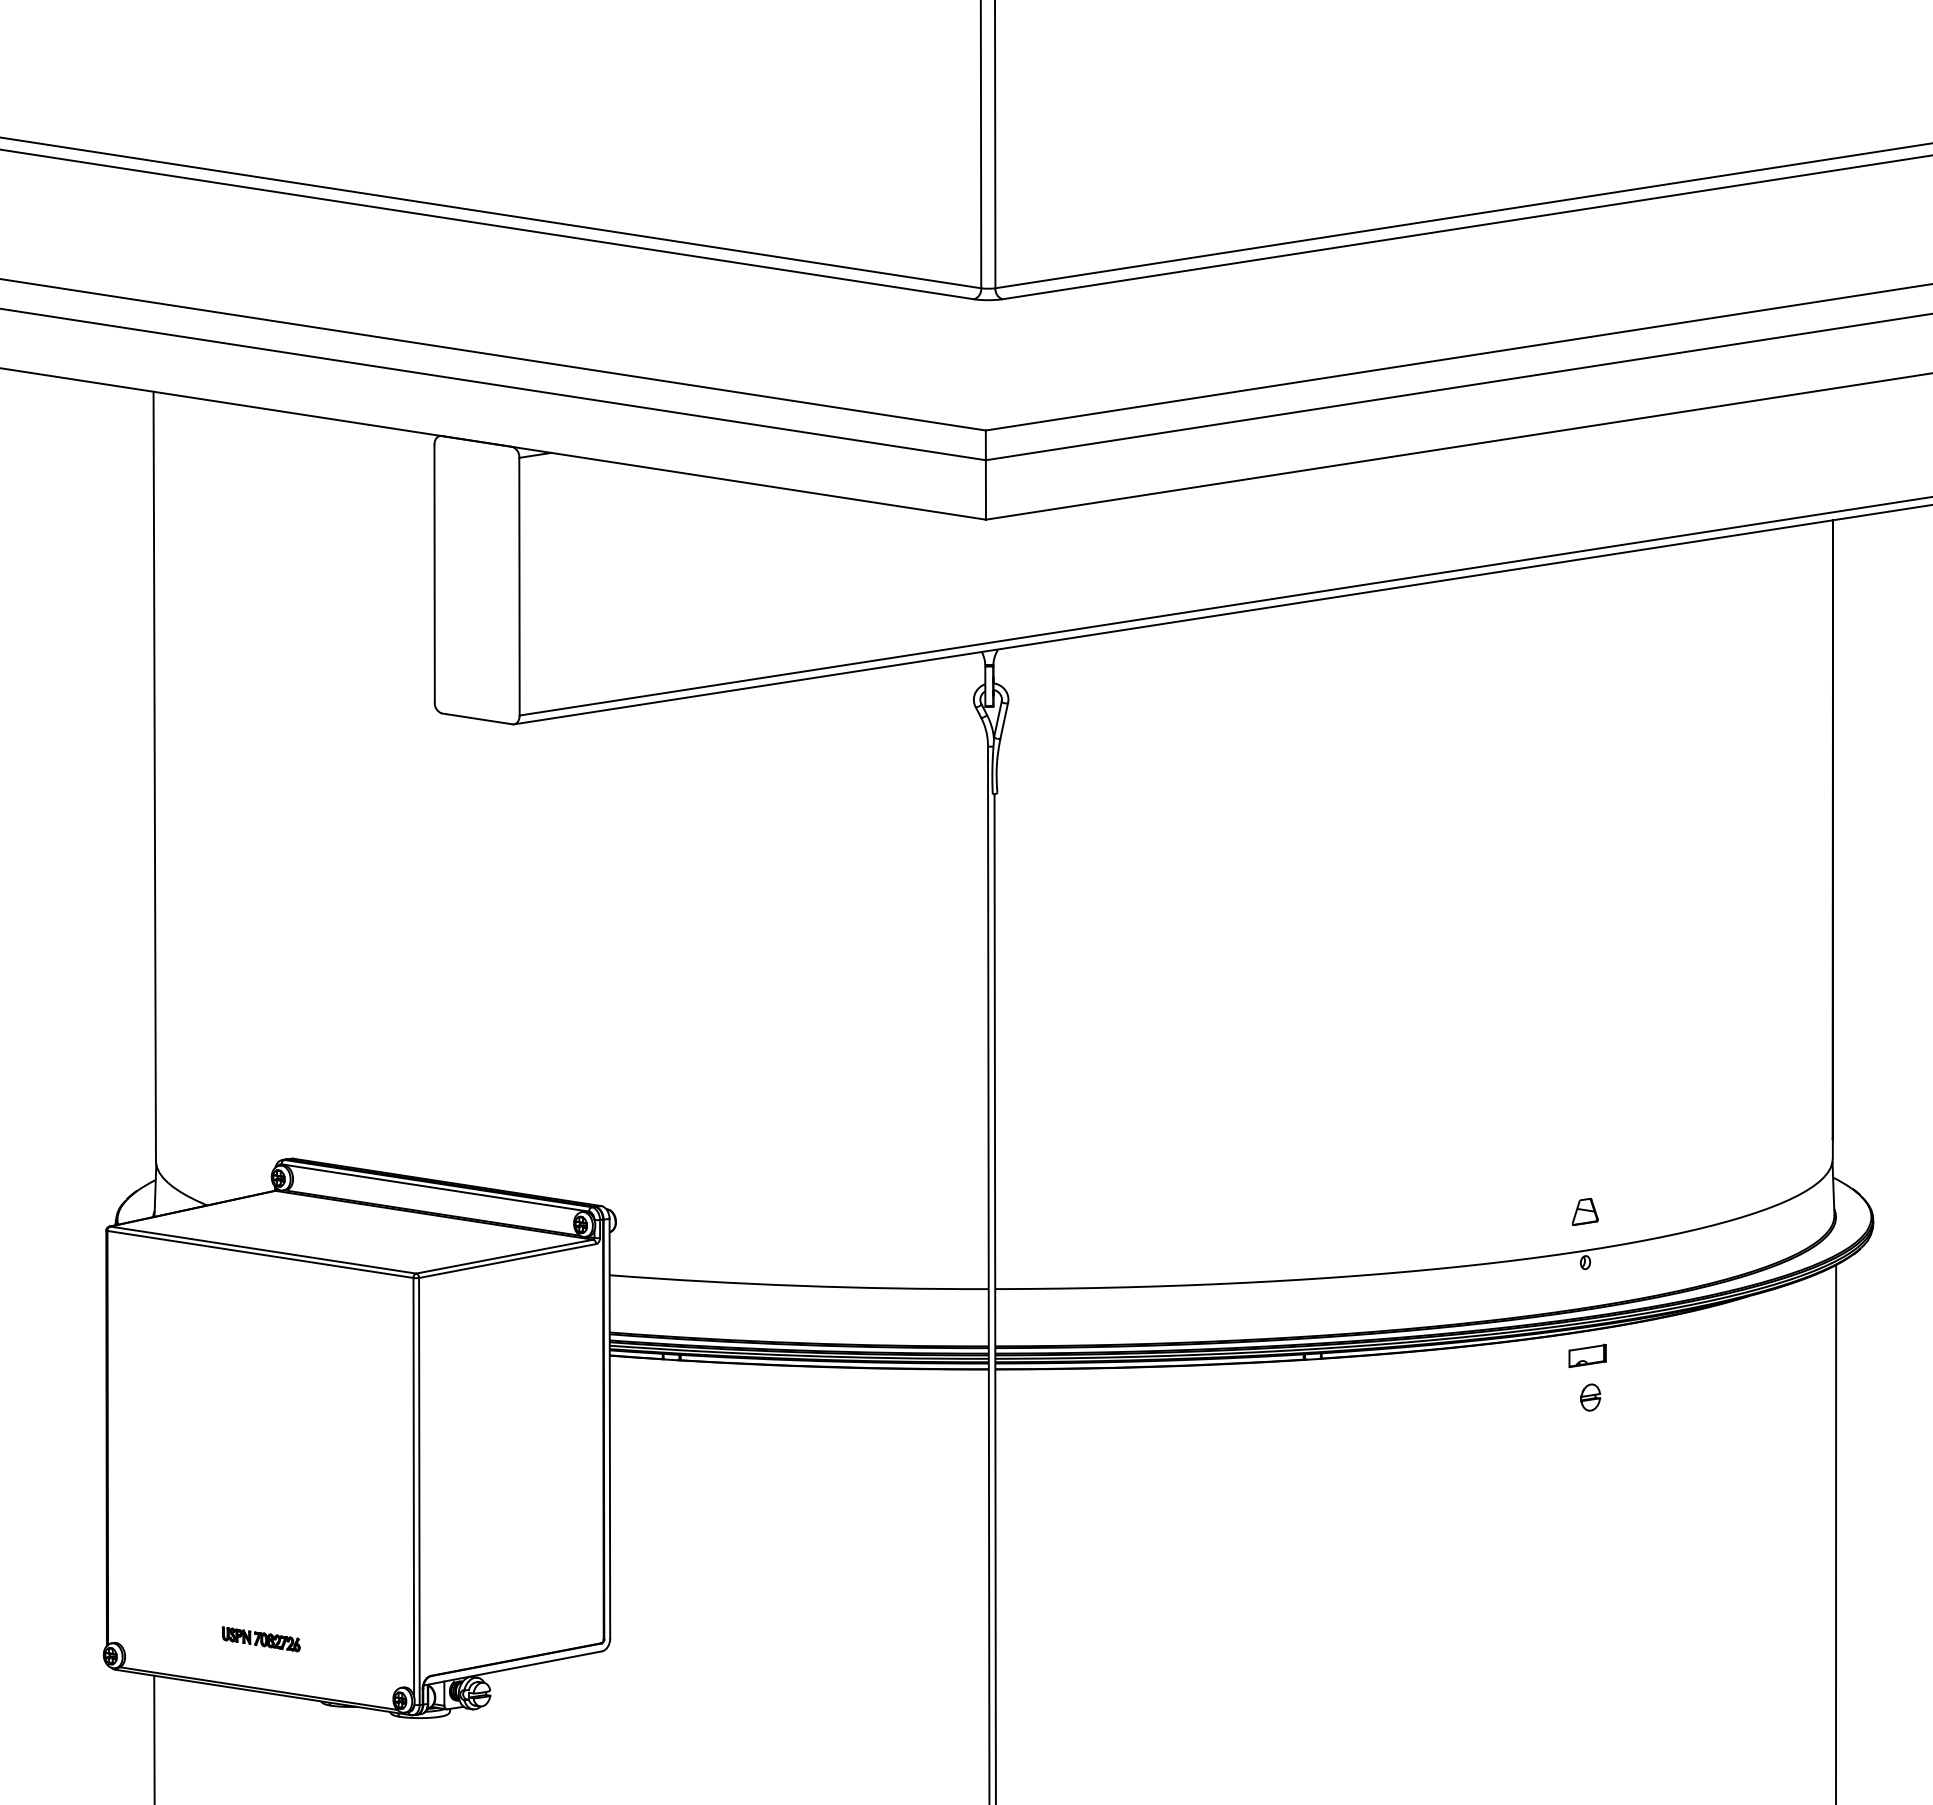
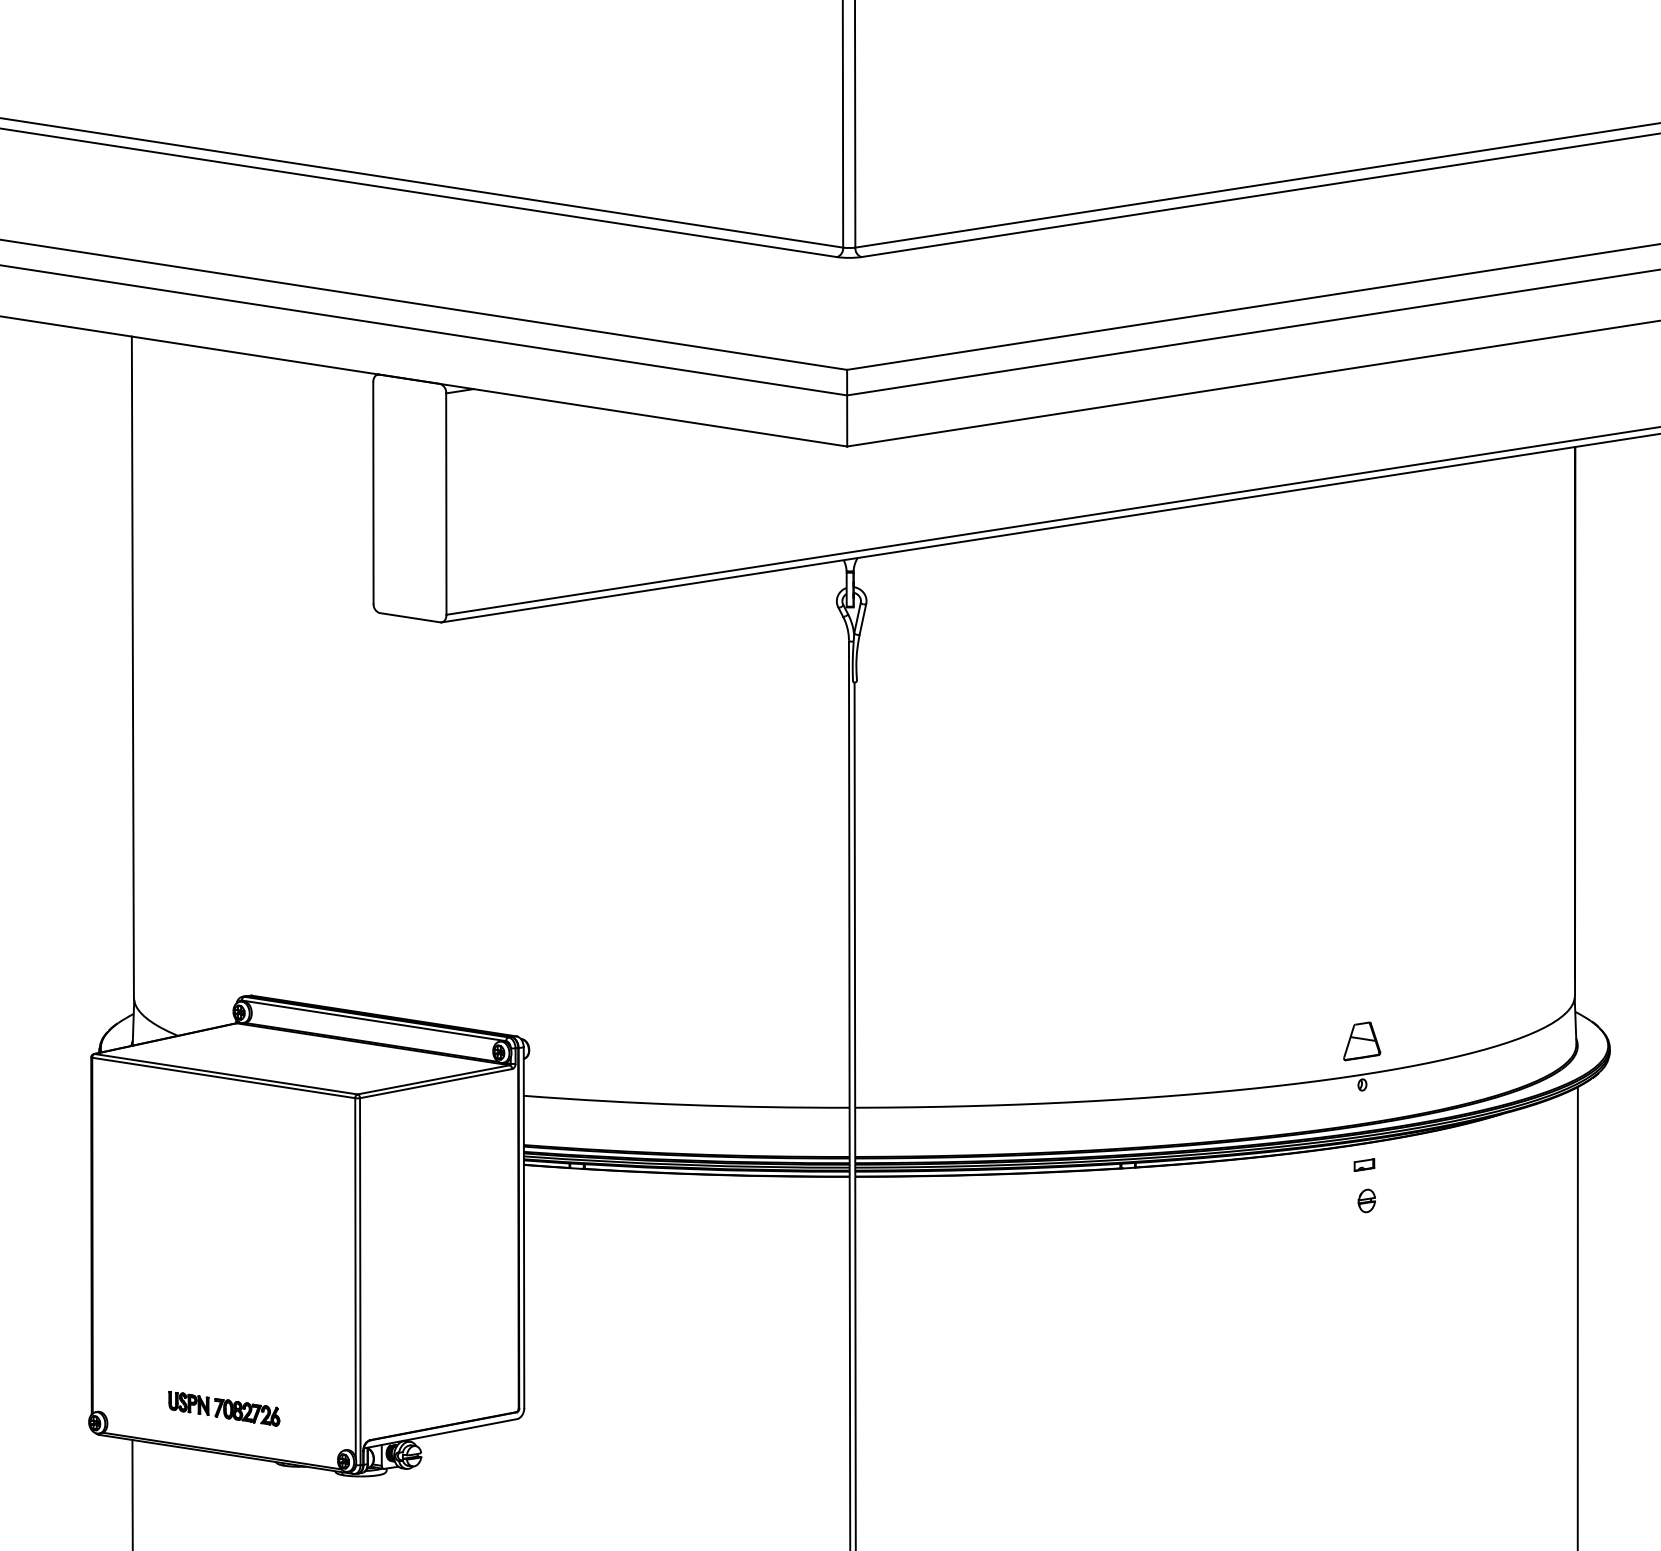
part: (1585, 1211) -> (1362, 1041), size x1.67
part: (1587, 1355) -> (1364, 1164), size x0.62
part: (261, 1639) -> (224, 1408), size x1.67

